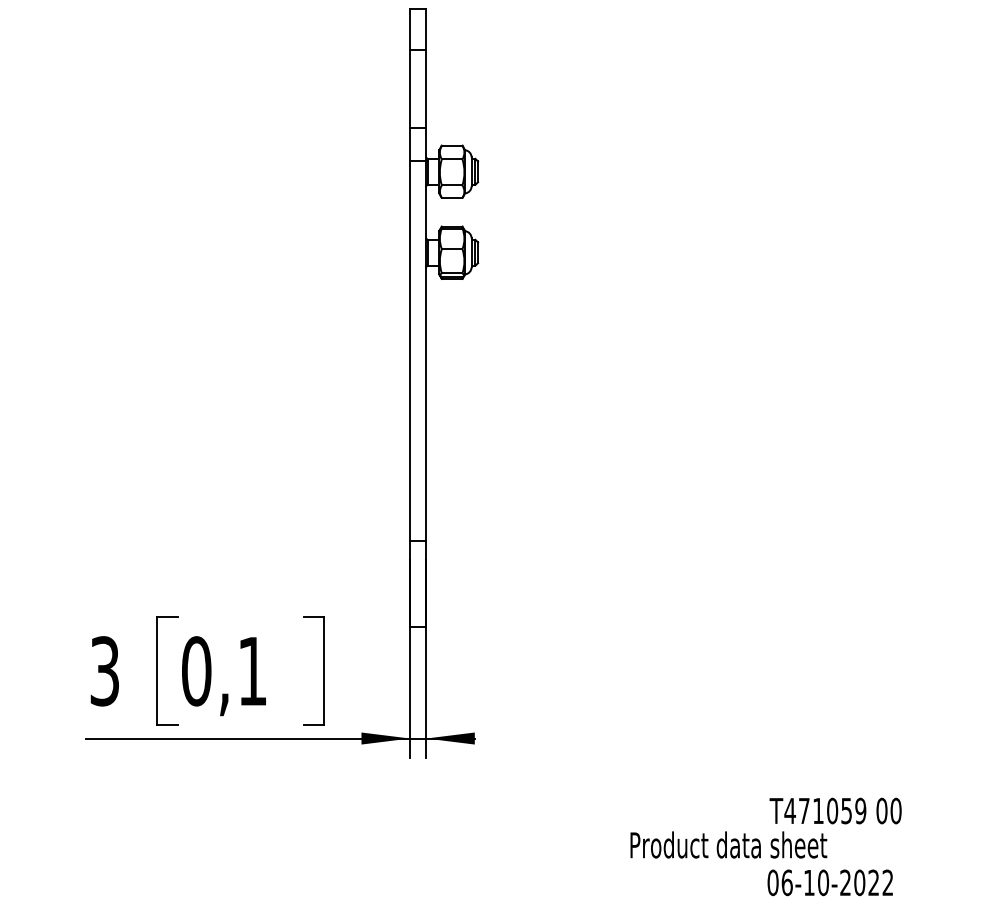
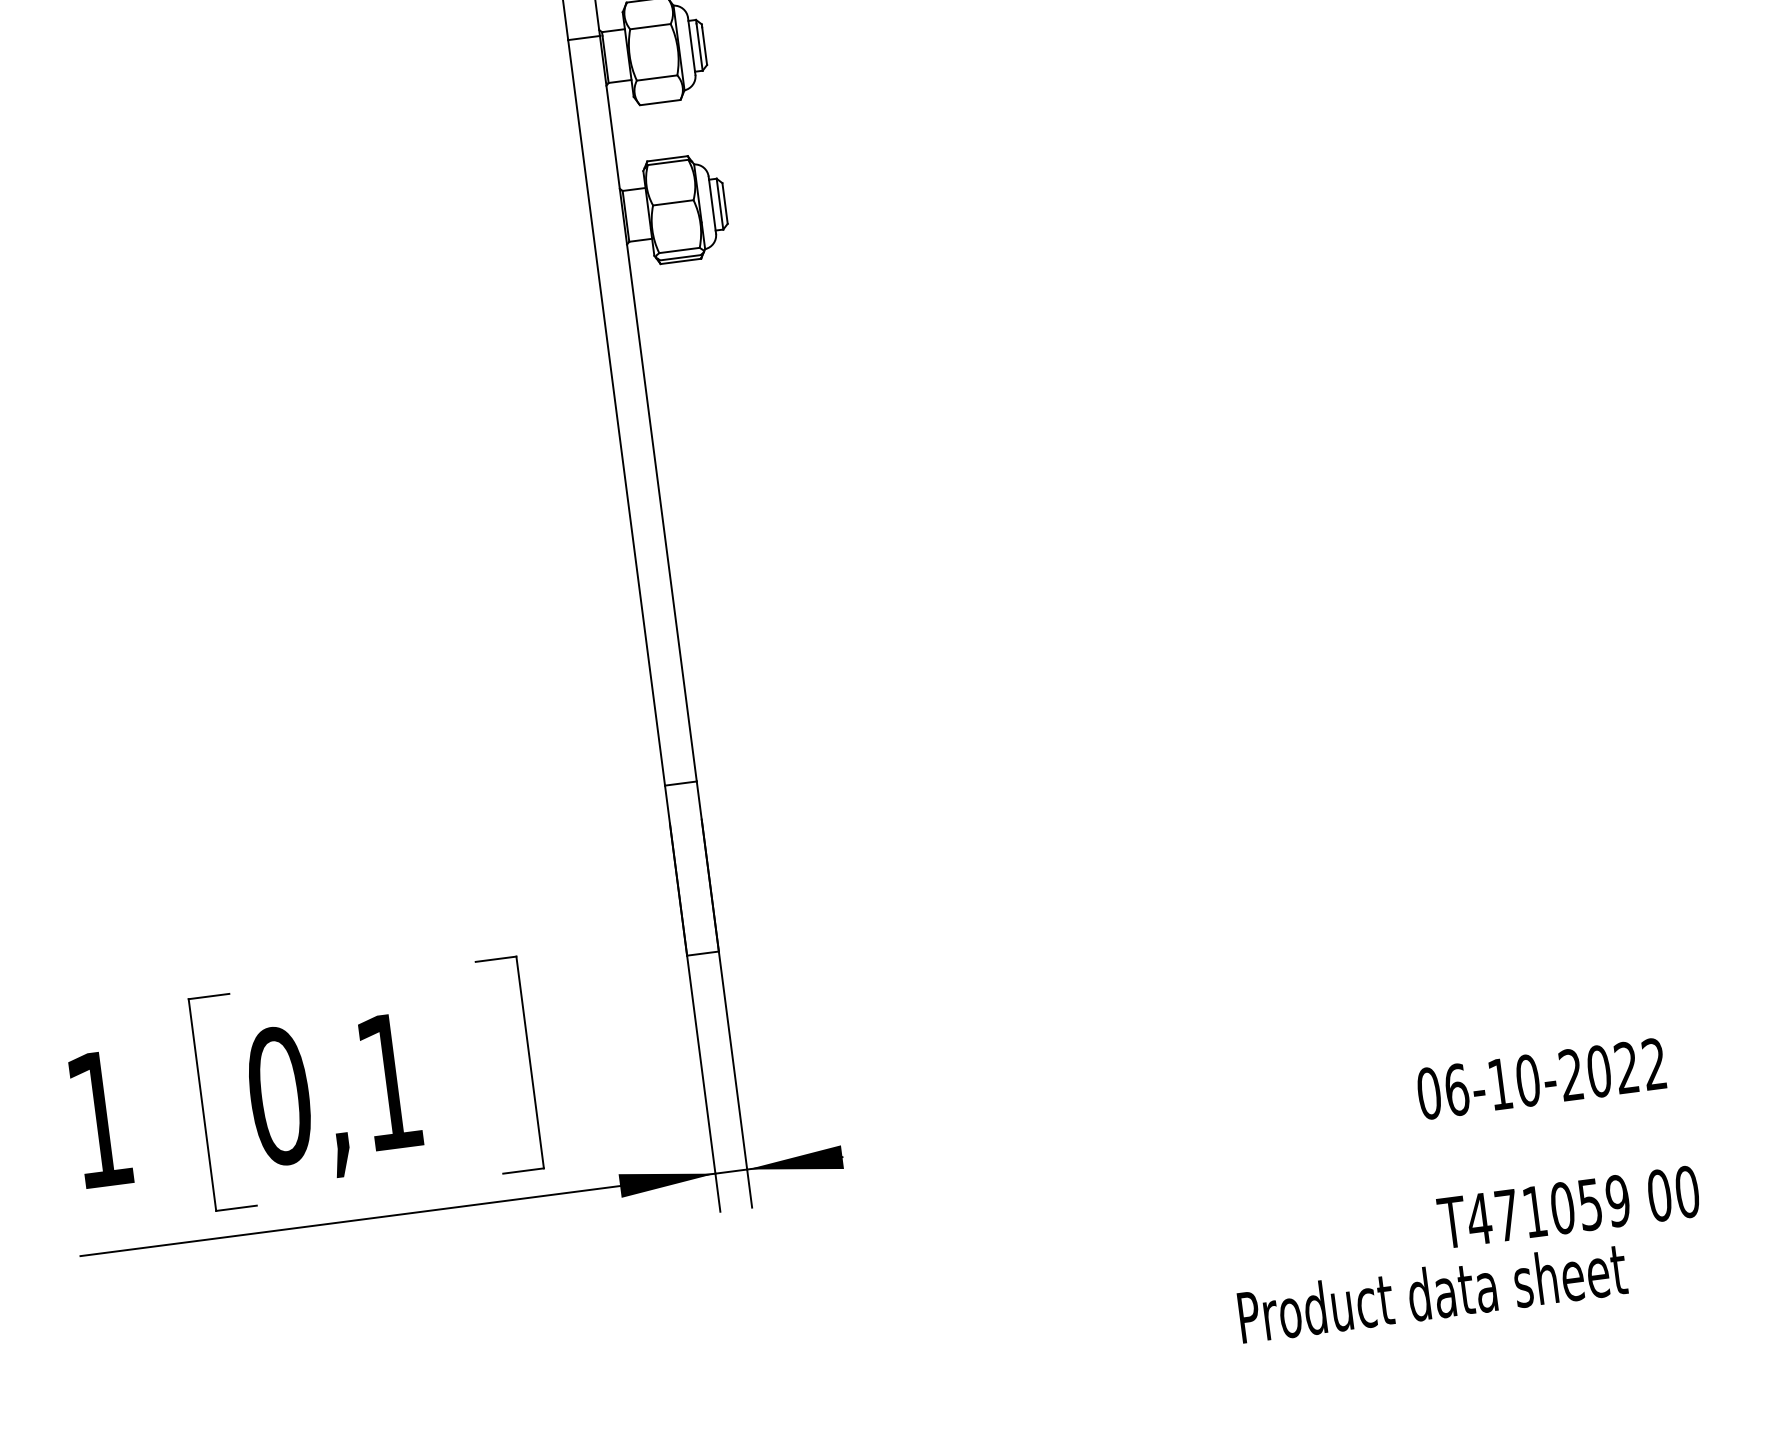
text: (104, 671) -> (98, 1119), 3 -> 1
text: (728, 844) -> (1431, 1291), moved
text: (829, 882) -> (1539, 1078), moved

